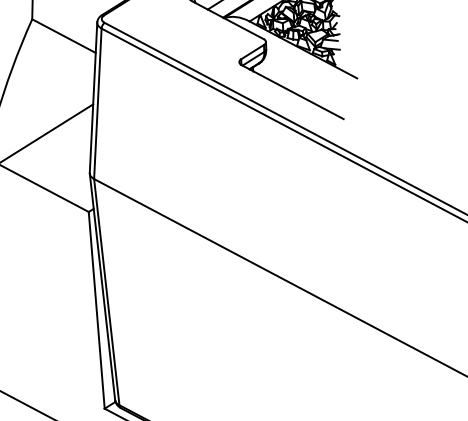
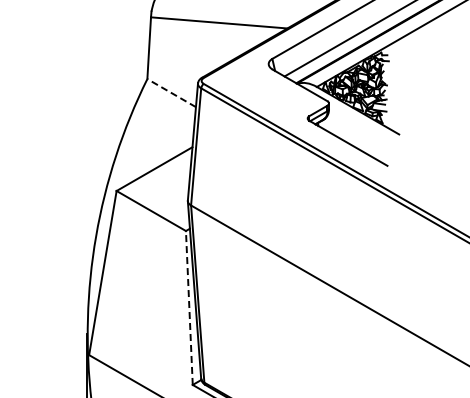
line: (63, 35) -> (171, 92), solid -> dashed
line: (96, 309) -> (189, 307), solid -> dashed

